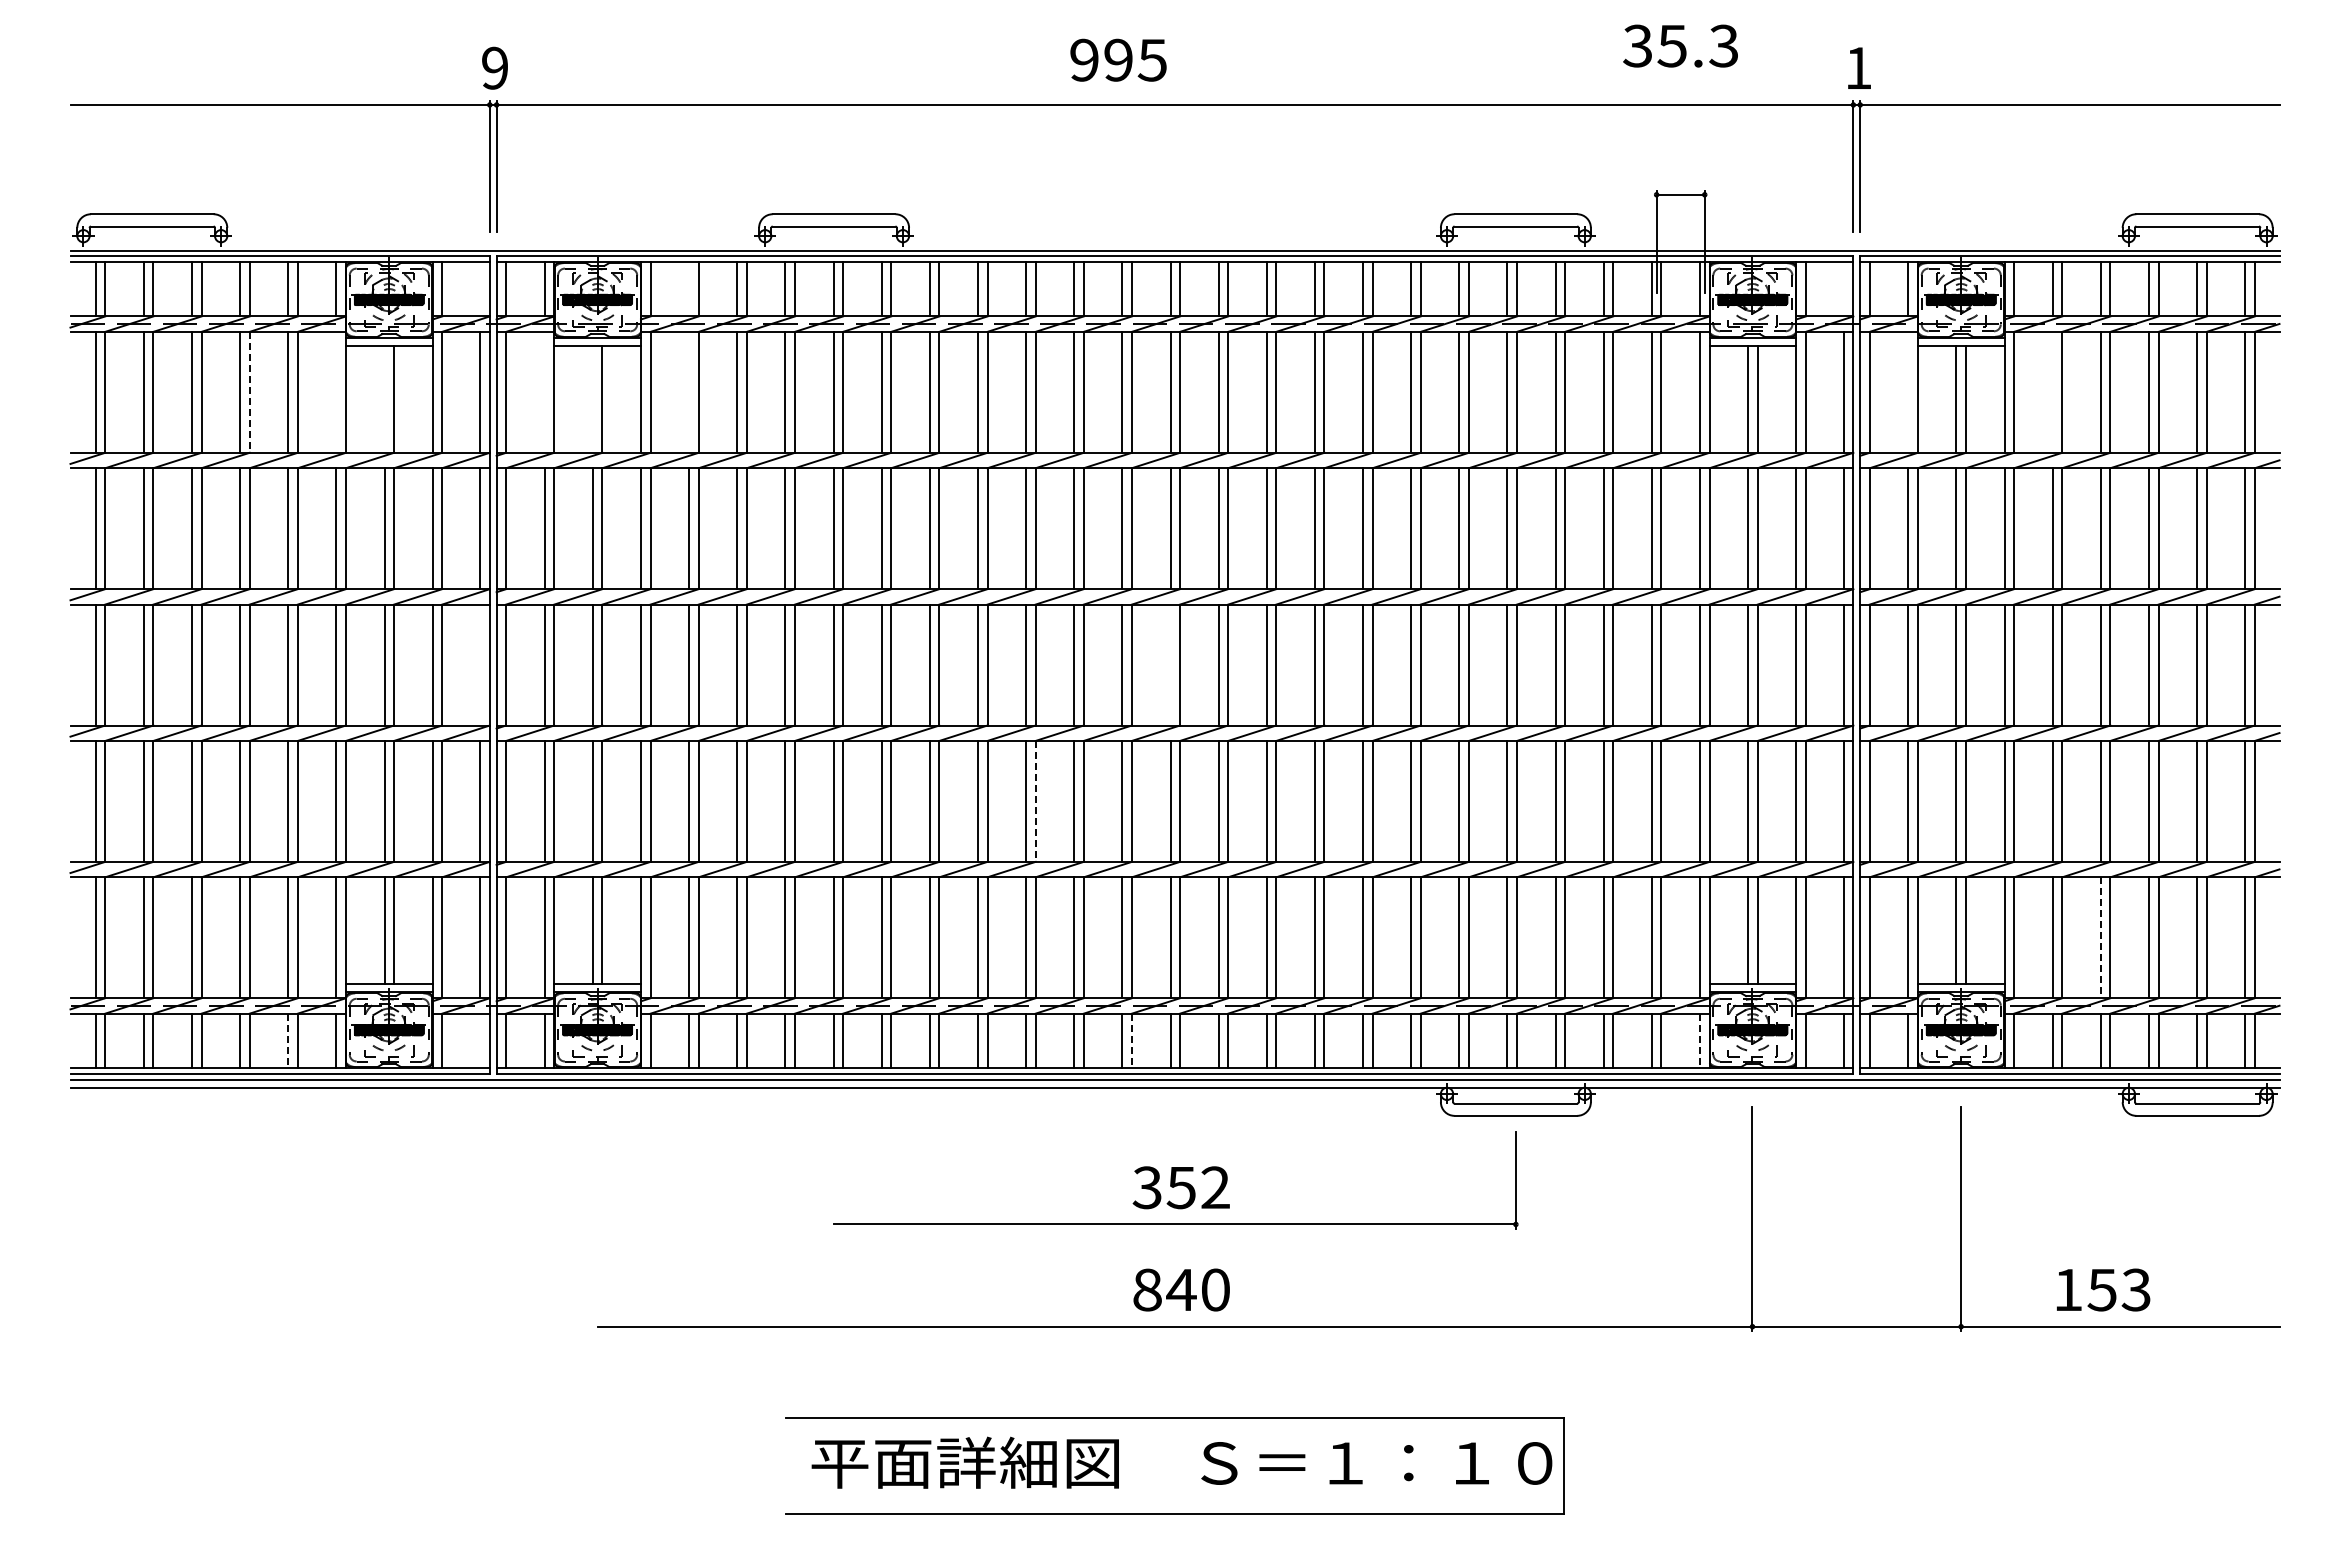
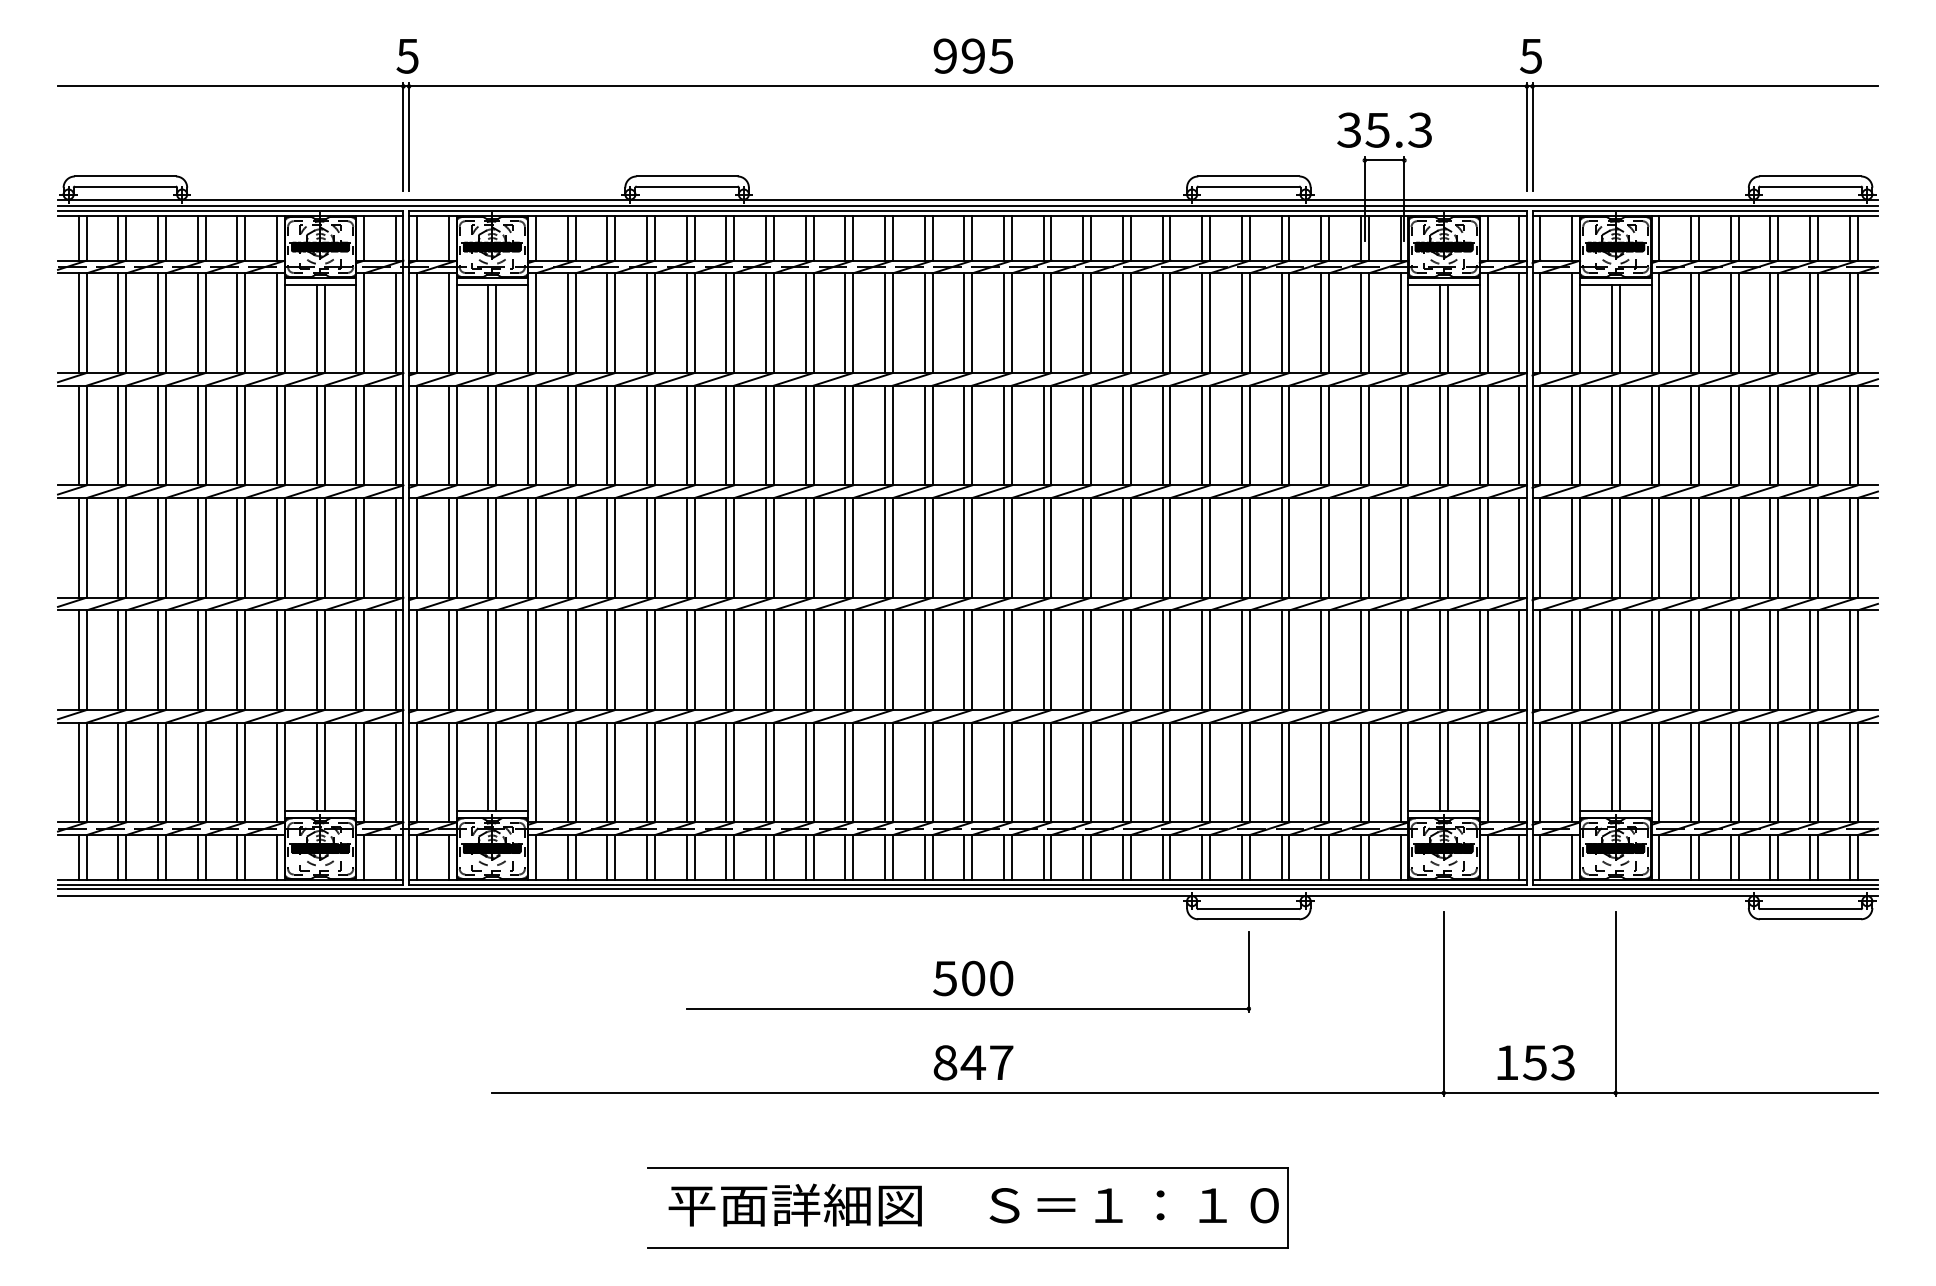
text: (1680, 45) -> (1384, 129), moved
text: (1118, 59) -> (973, 55), moved
text: (494, 67) -> (407, 55), 9 -> 5
text: (1857, 68) -> (1530, 56), 1 -> 5
line: (1174, 242) -> (967, 199), added
line: (480, 289) -> (395, 238), added
line: (689, 289) -> (567, 238), added
line: (1843, 289) -> (1518, 238), added
line: (336, 391) -> (277, 322), added
line: (544, 391) -> (448, 322), added
line: (689, 391) -> (567, 322), added
line: (1908, 391) -> (1572, 322), added
line: (2052, 391) -> (1690, 322), added
line: (249, 392) -> (205, 323), dashed -> solid
line: (384, 398) -> (316, 328), added
line: (592, 398) -> (488, 328), added
line: (480, 664) -> (395, 547), added
line: (1170, 664) -> (964, 547), added
line: (1035, 801) -> (853, 660), dashed -> solid
line: (2100, 938) -> (1730, 773), dashed -> solid
line: (480, 1040) -> (395, 857), added
line: (288, 1041) -> (237, 858), dashed -> solid
line: (1131, 1041) -> (932, 858), dashed -> solid
line: (1699, 1041) -> (1400, 858), dashed -> solid
text: (1181, 1187) -> (973, 978), 352 -> 500
text: (1215, 1289) -> (1001, 1062), 840 -> 847
text: (2103, 1289) -> (1536, 1062), moved

